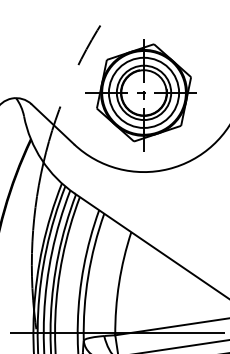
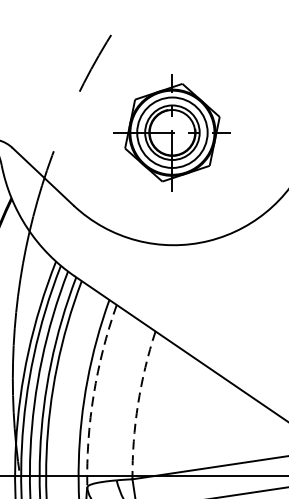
part: (140, 95) -> (168, 135), size x0.7
arc: (88, 276) -> (94, 394), solid -> dashed
arc: (119, 283) -> (138, 405), solid -> dashed

